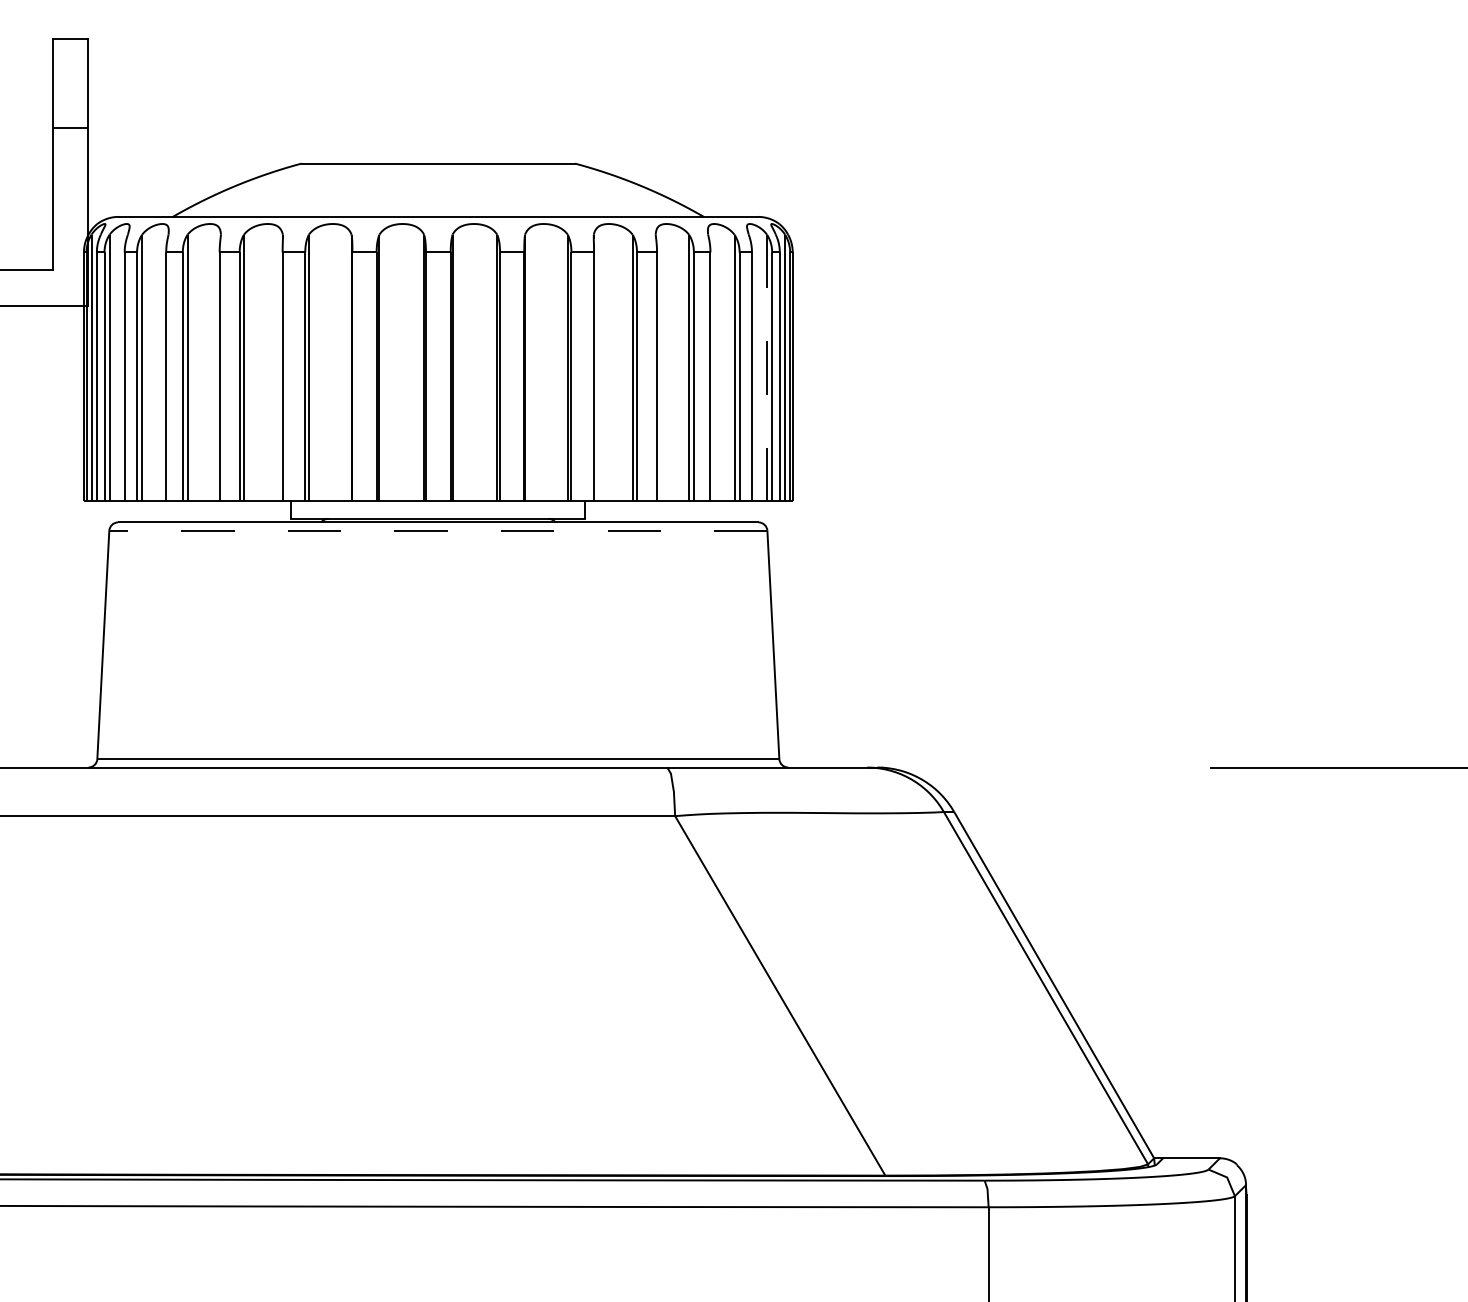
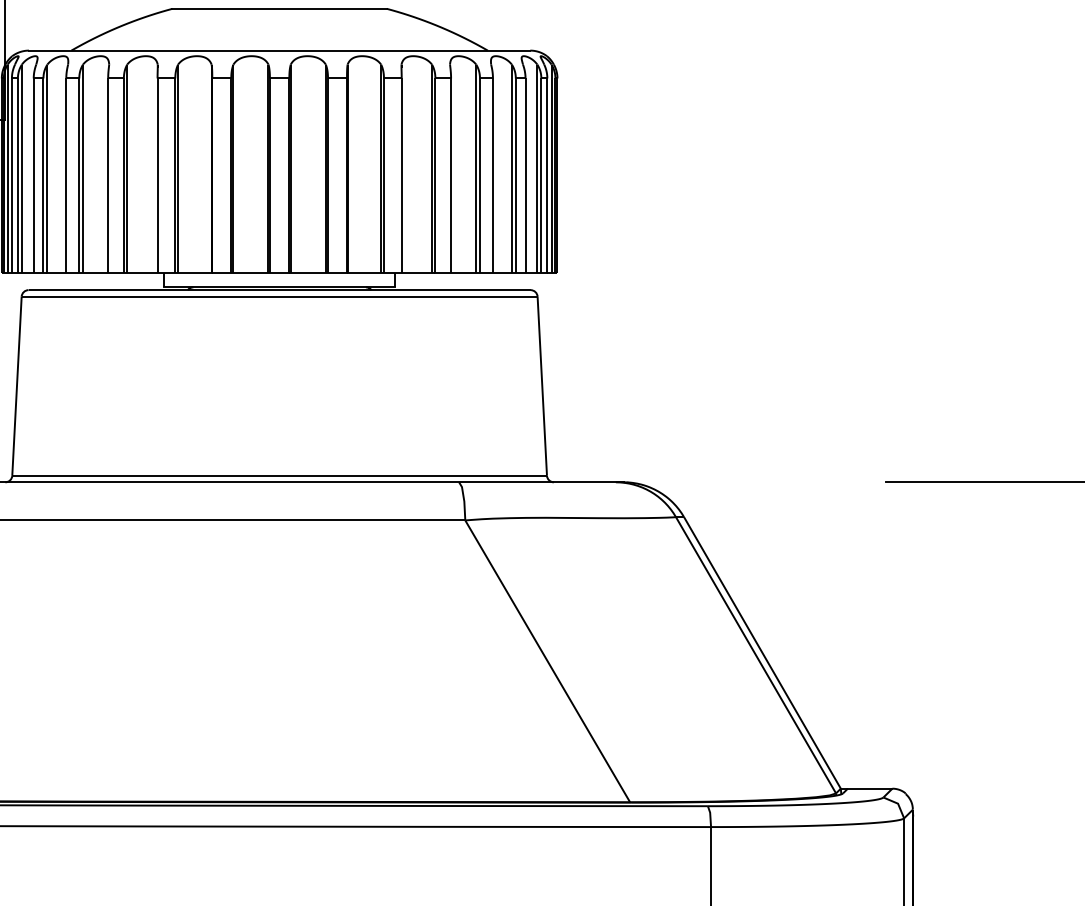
line: (767, 367) -> (537, 168), dashed -> solid
line: (437, 530) -> (278, 296), dashed -> solid

